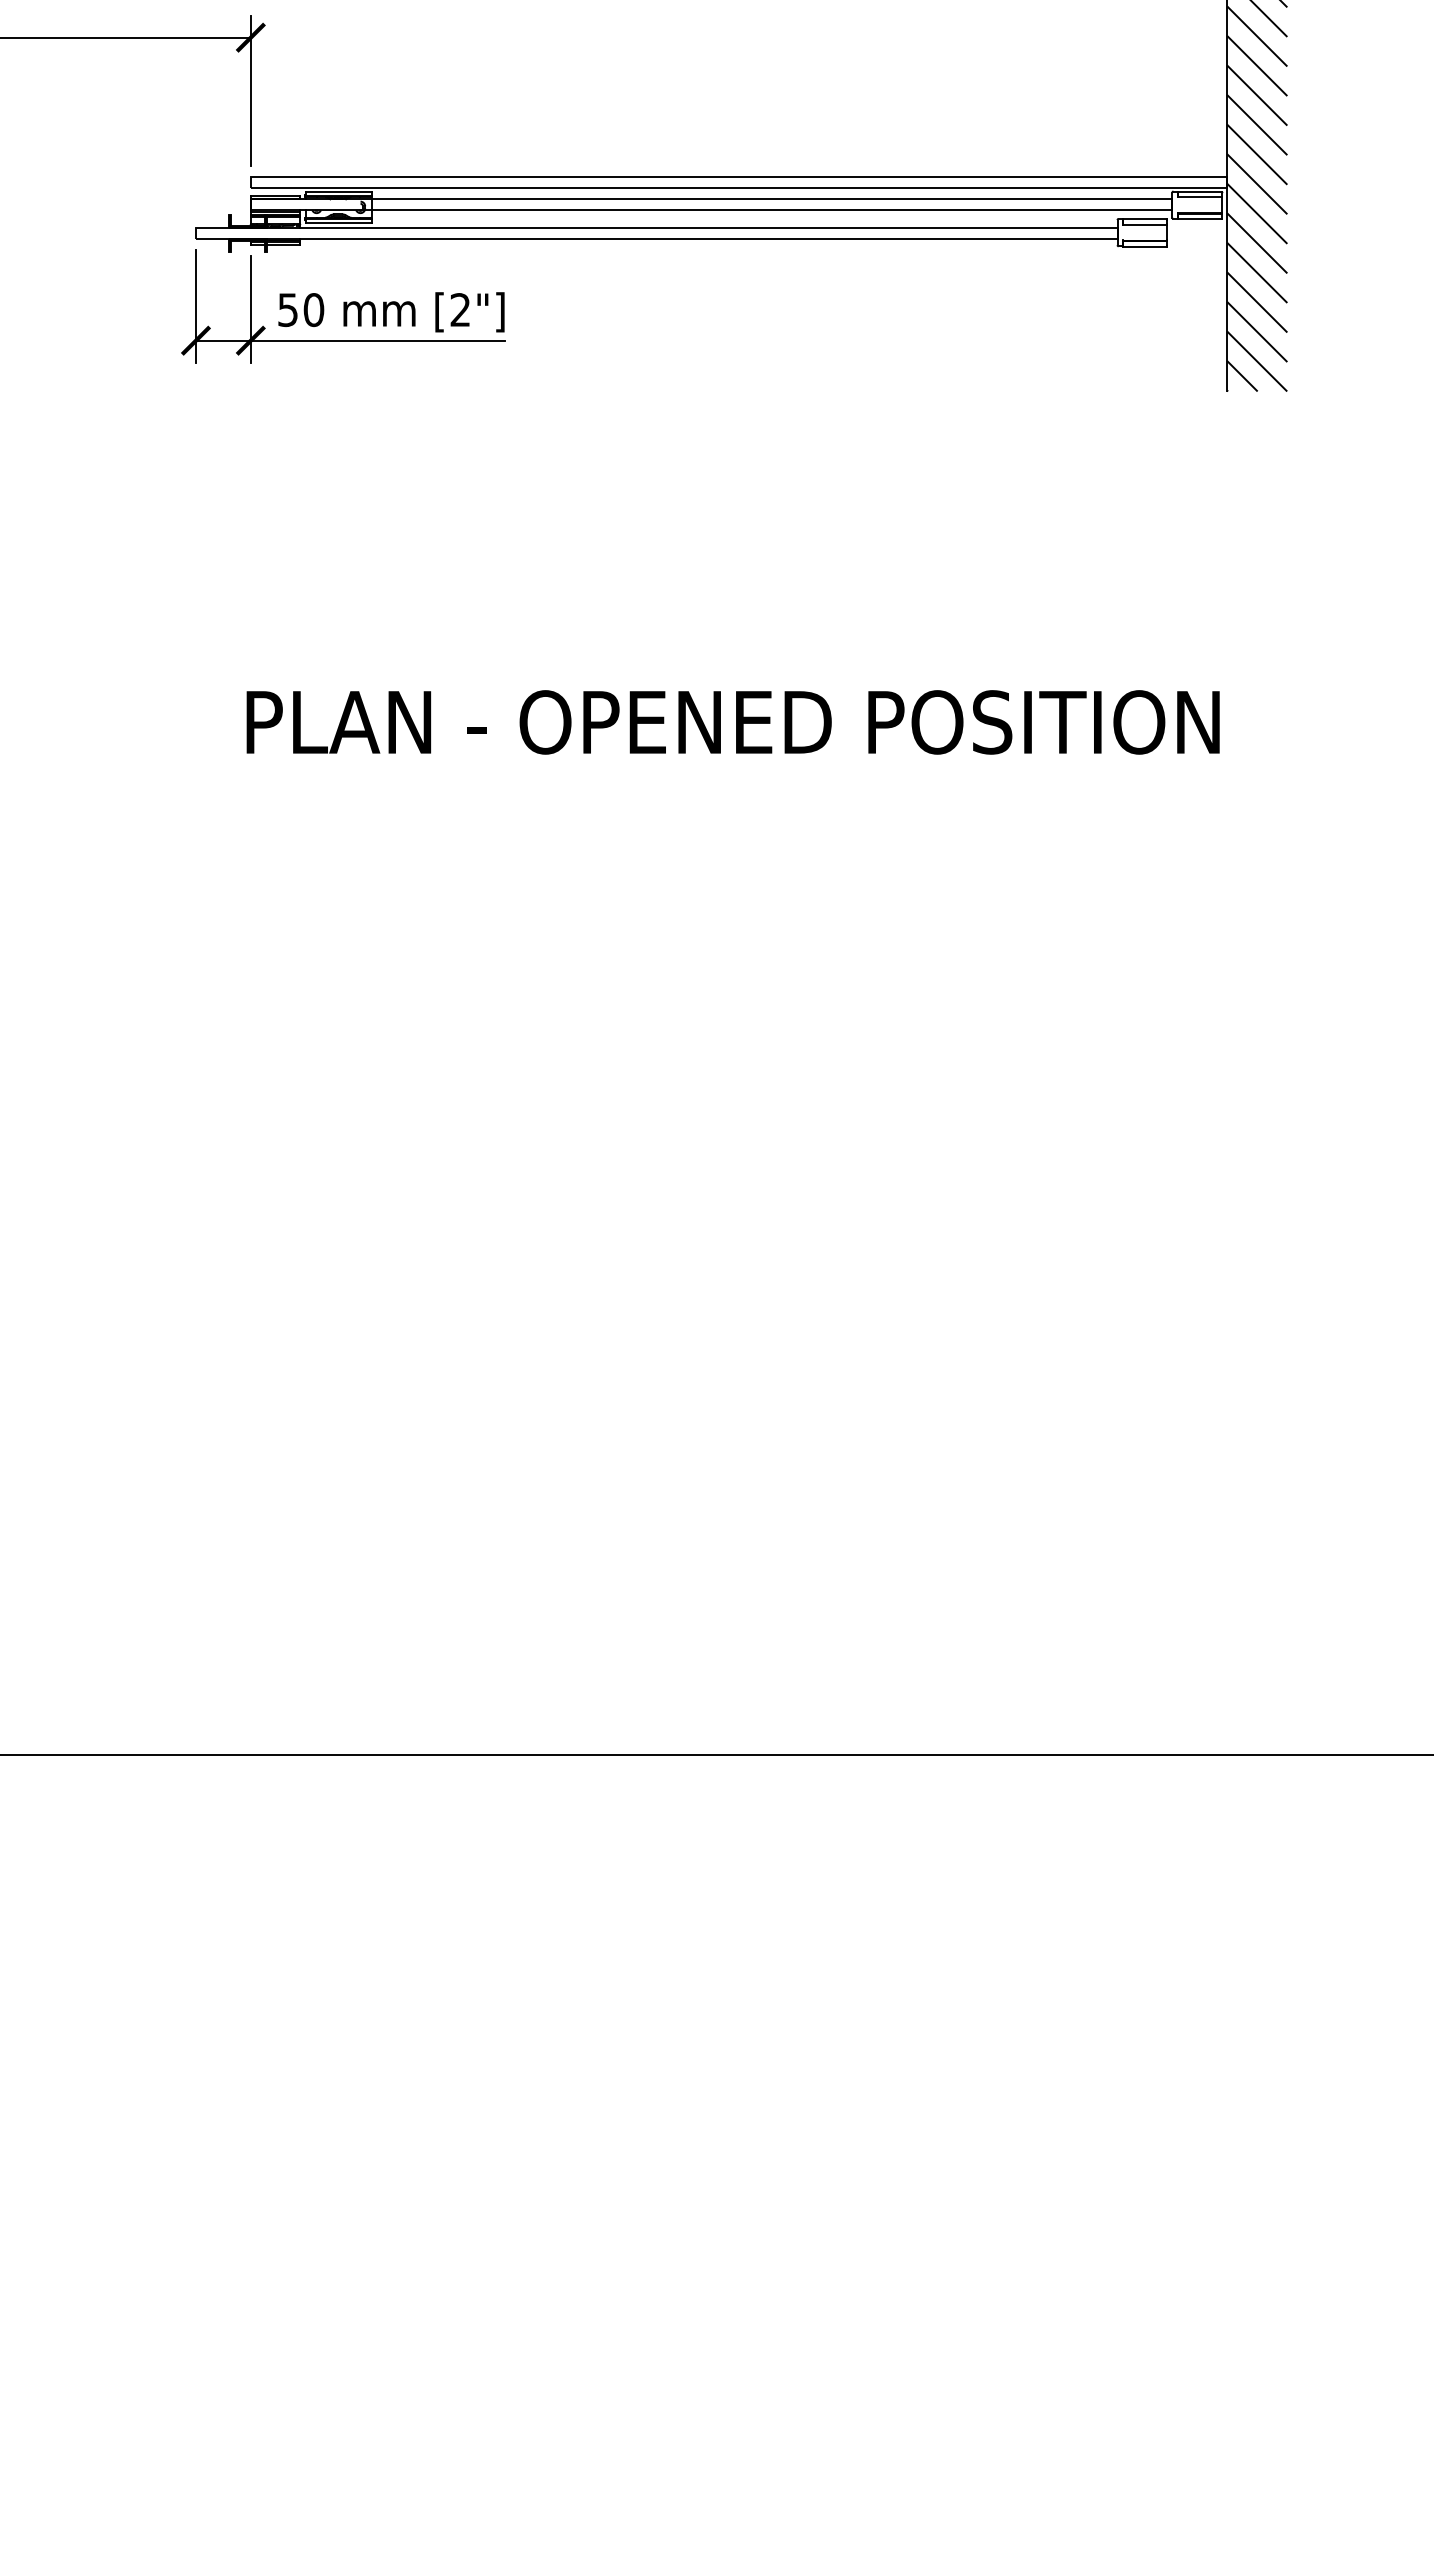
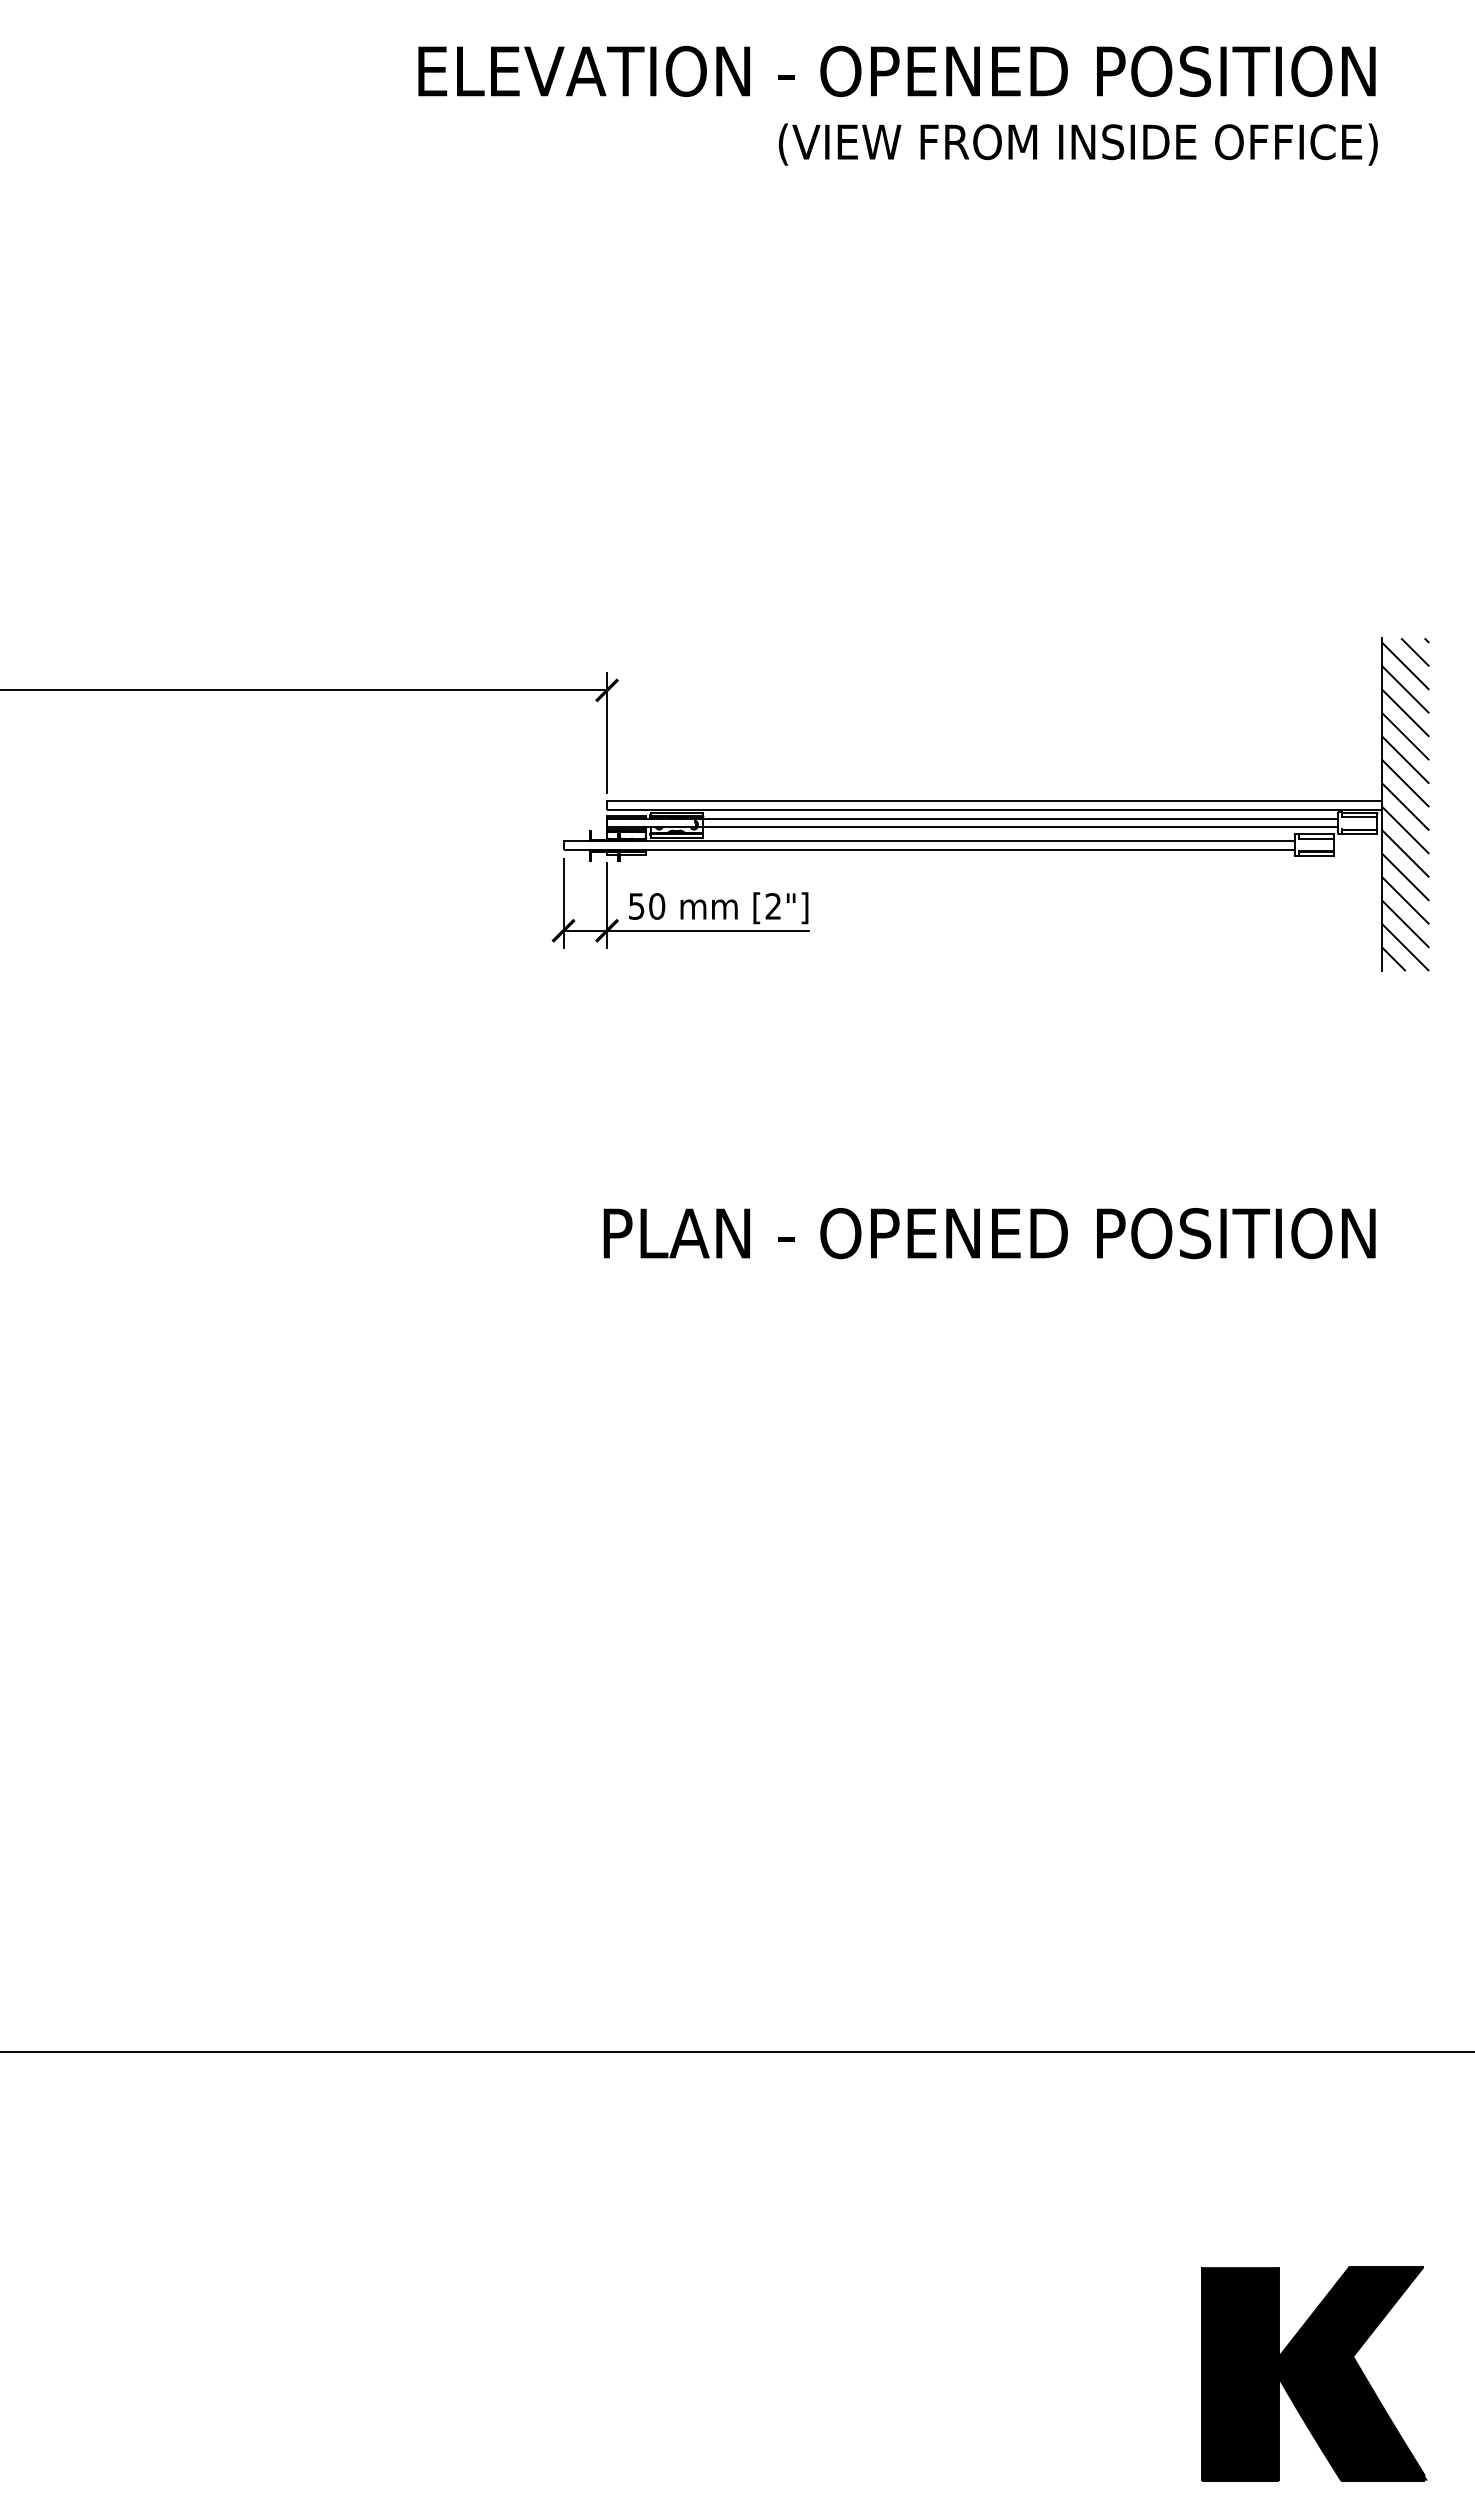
part: (1142, 2159) -> (1314, 2373), added

